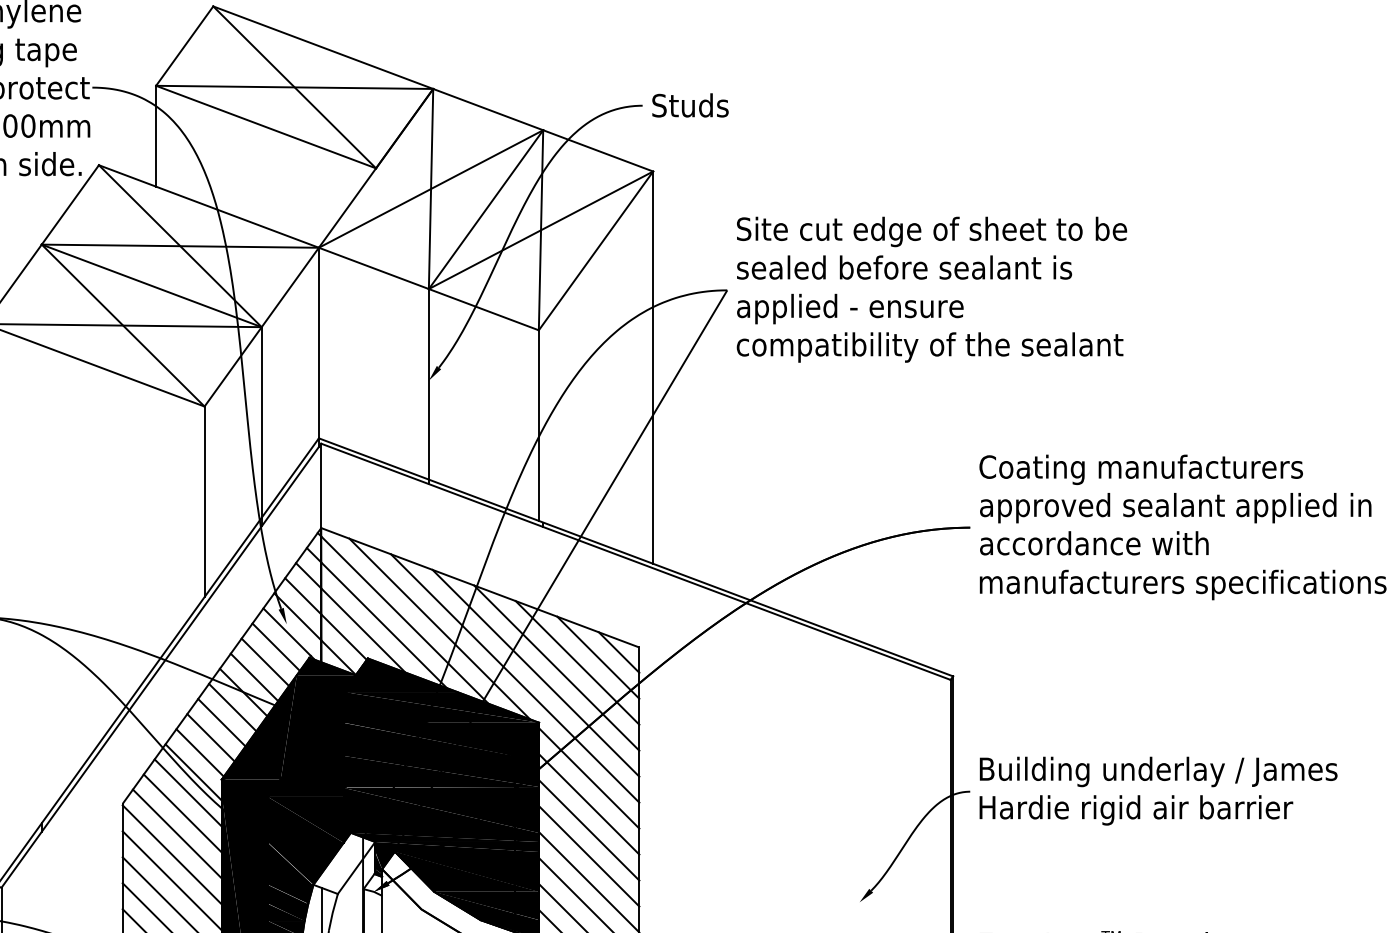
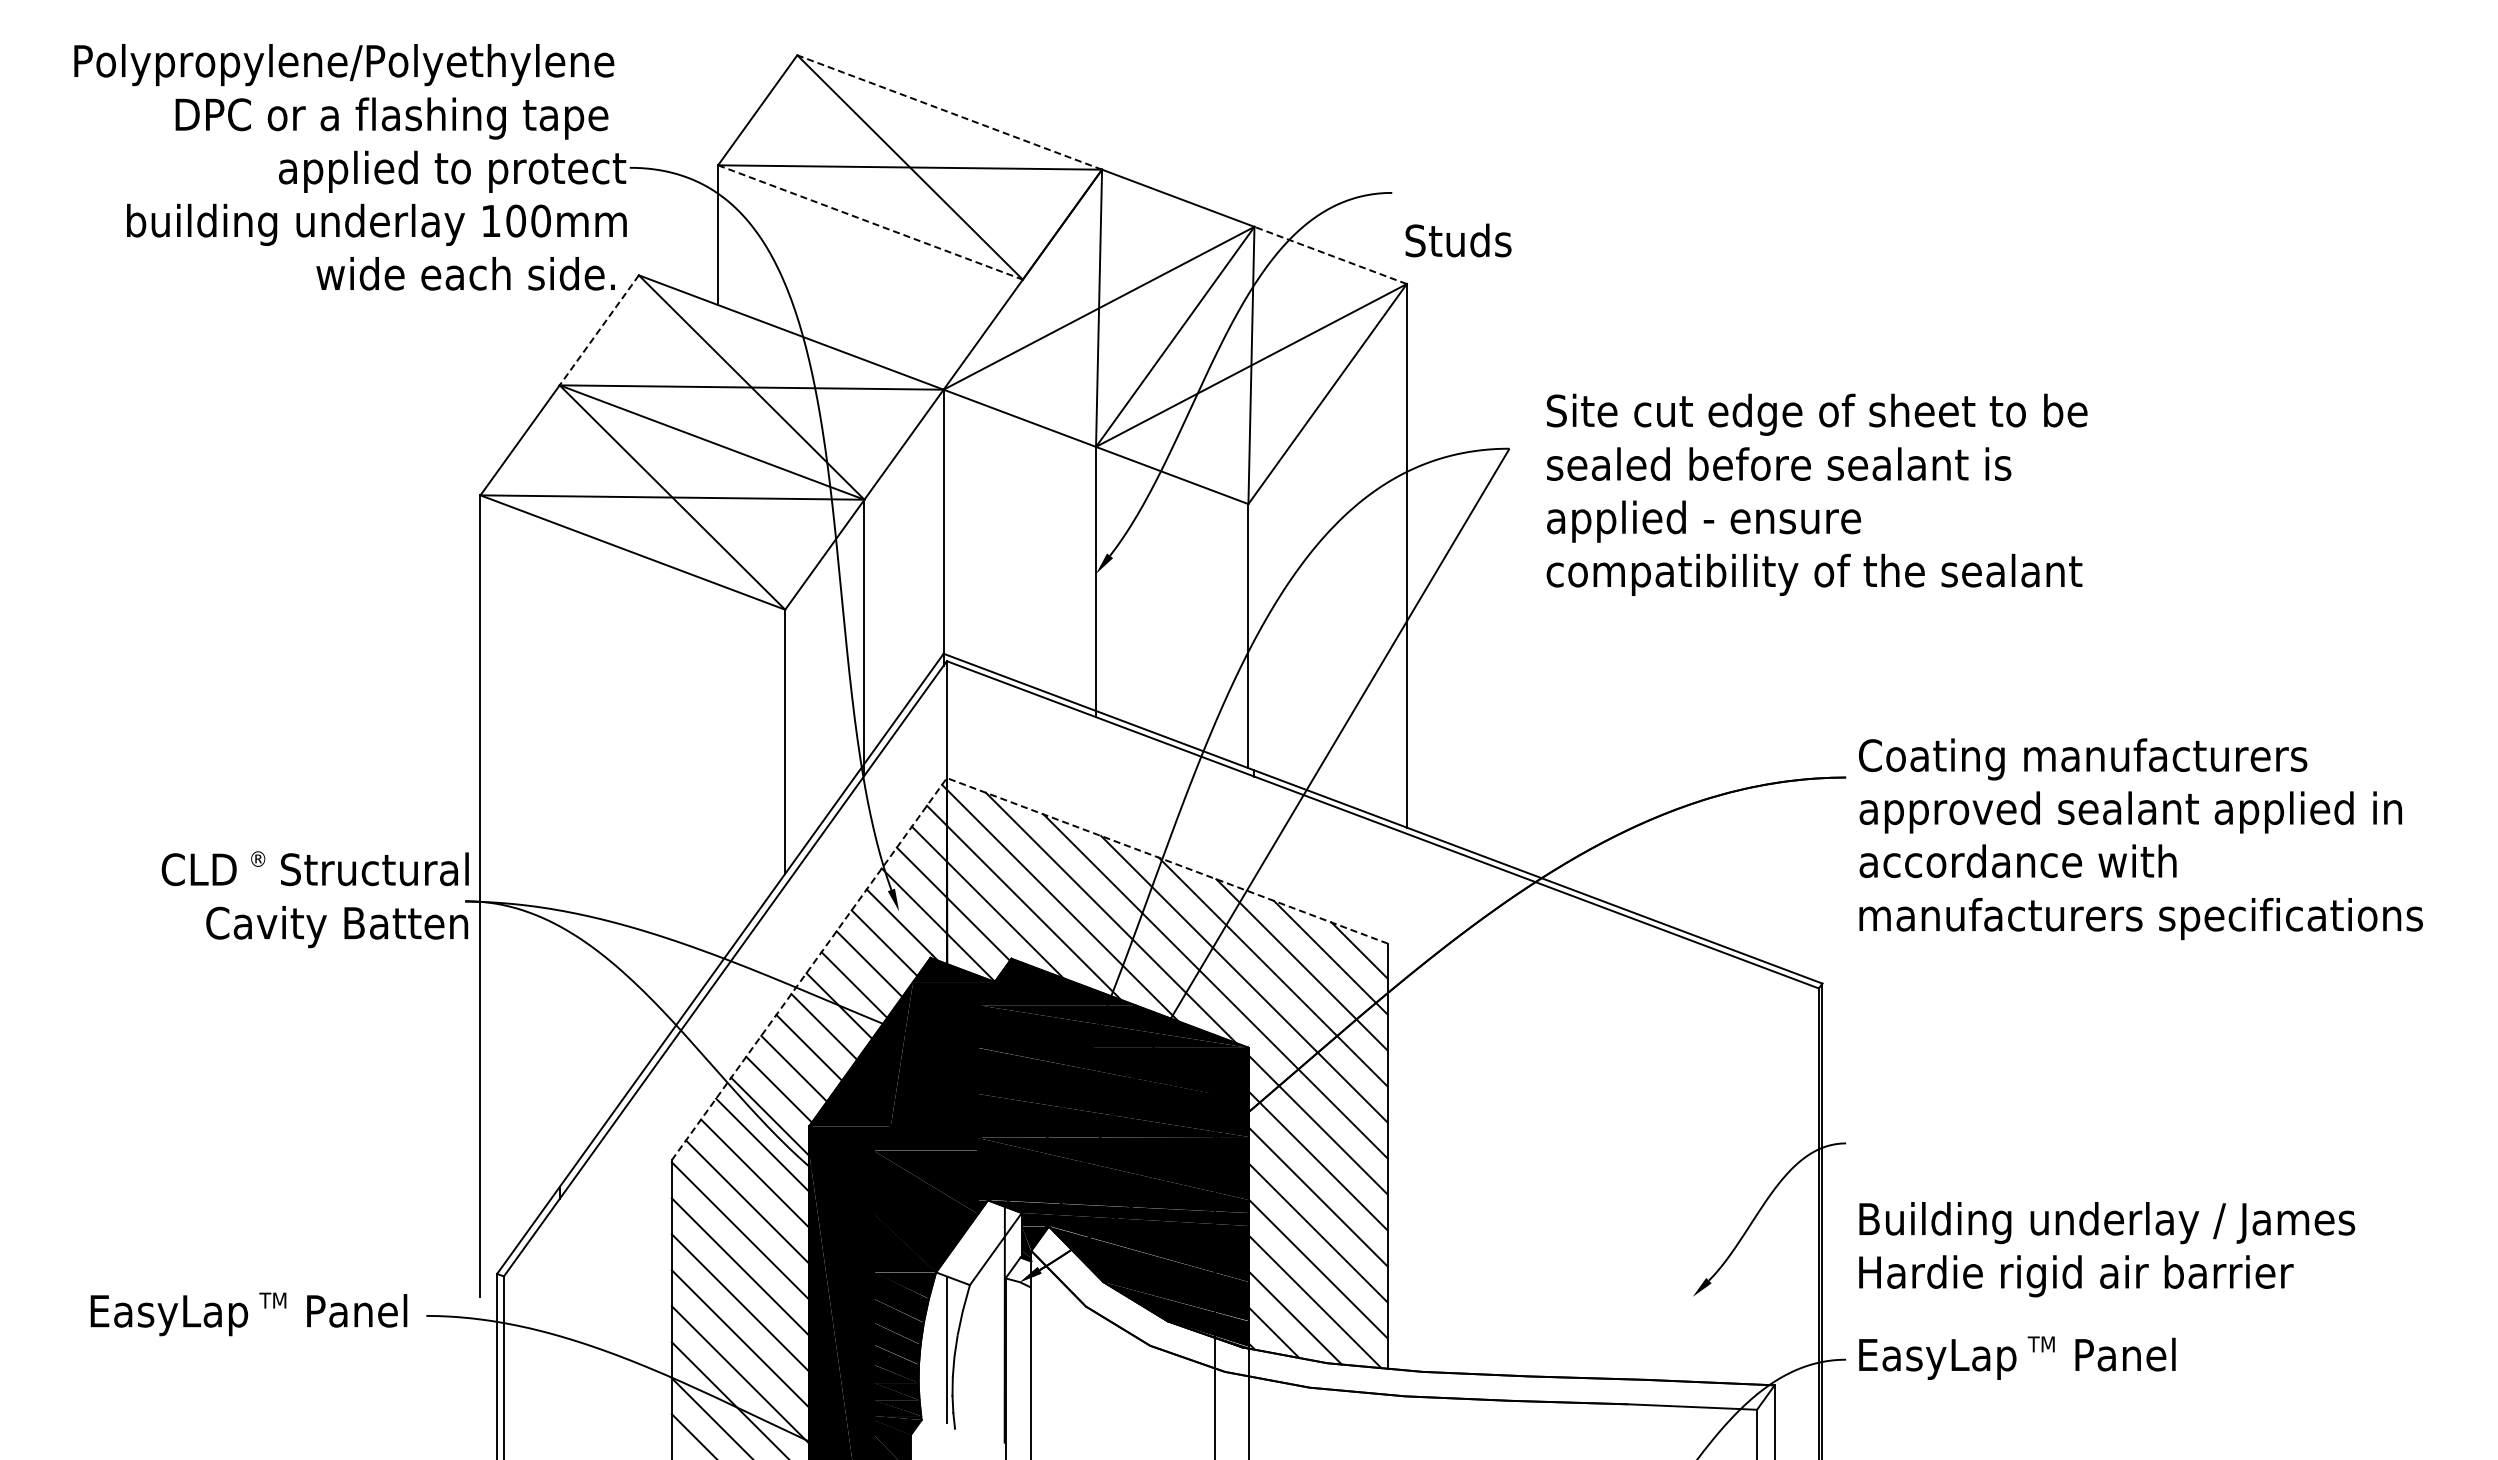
line: (323, 47) -> (949, 112), solid -> dashed
text: (690, 105) -> (1458, 240), moved
line: (266, 127) -> (870, 222), solid -> dashed
line: (598, 150) -> (1330, 255), solid -> dashed
line: (70, 205) -> (599, 330), solid -> dashed
text: (931, 289) -> (1816, 494), moved
text: (1182, 527) -> (2140, 839), moved
line: (320, 528) -> (946, 778), solid -> dashed
text: (1158, 791) -> (2107, 1249), moved

